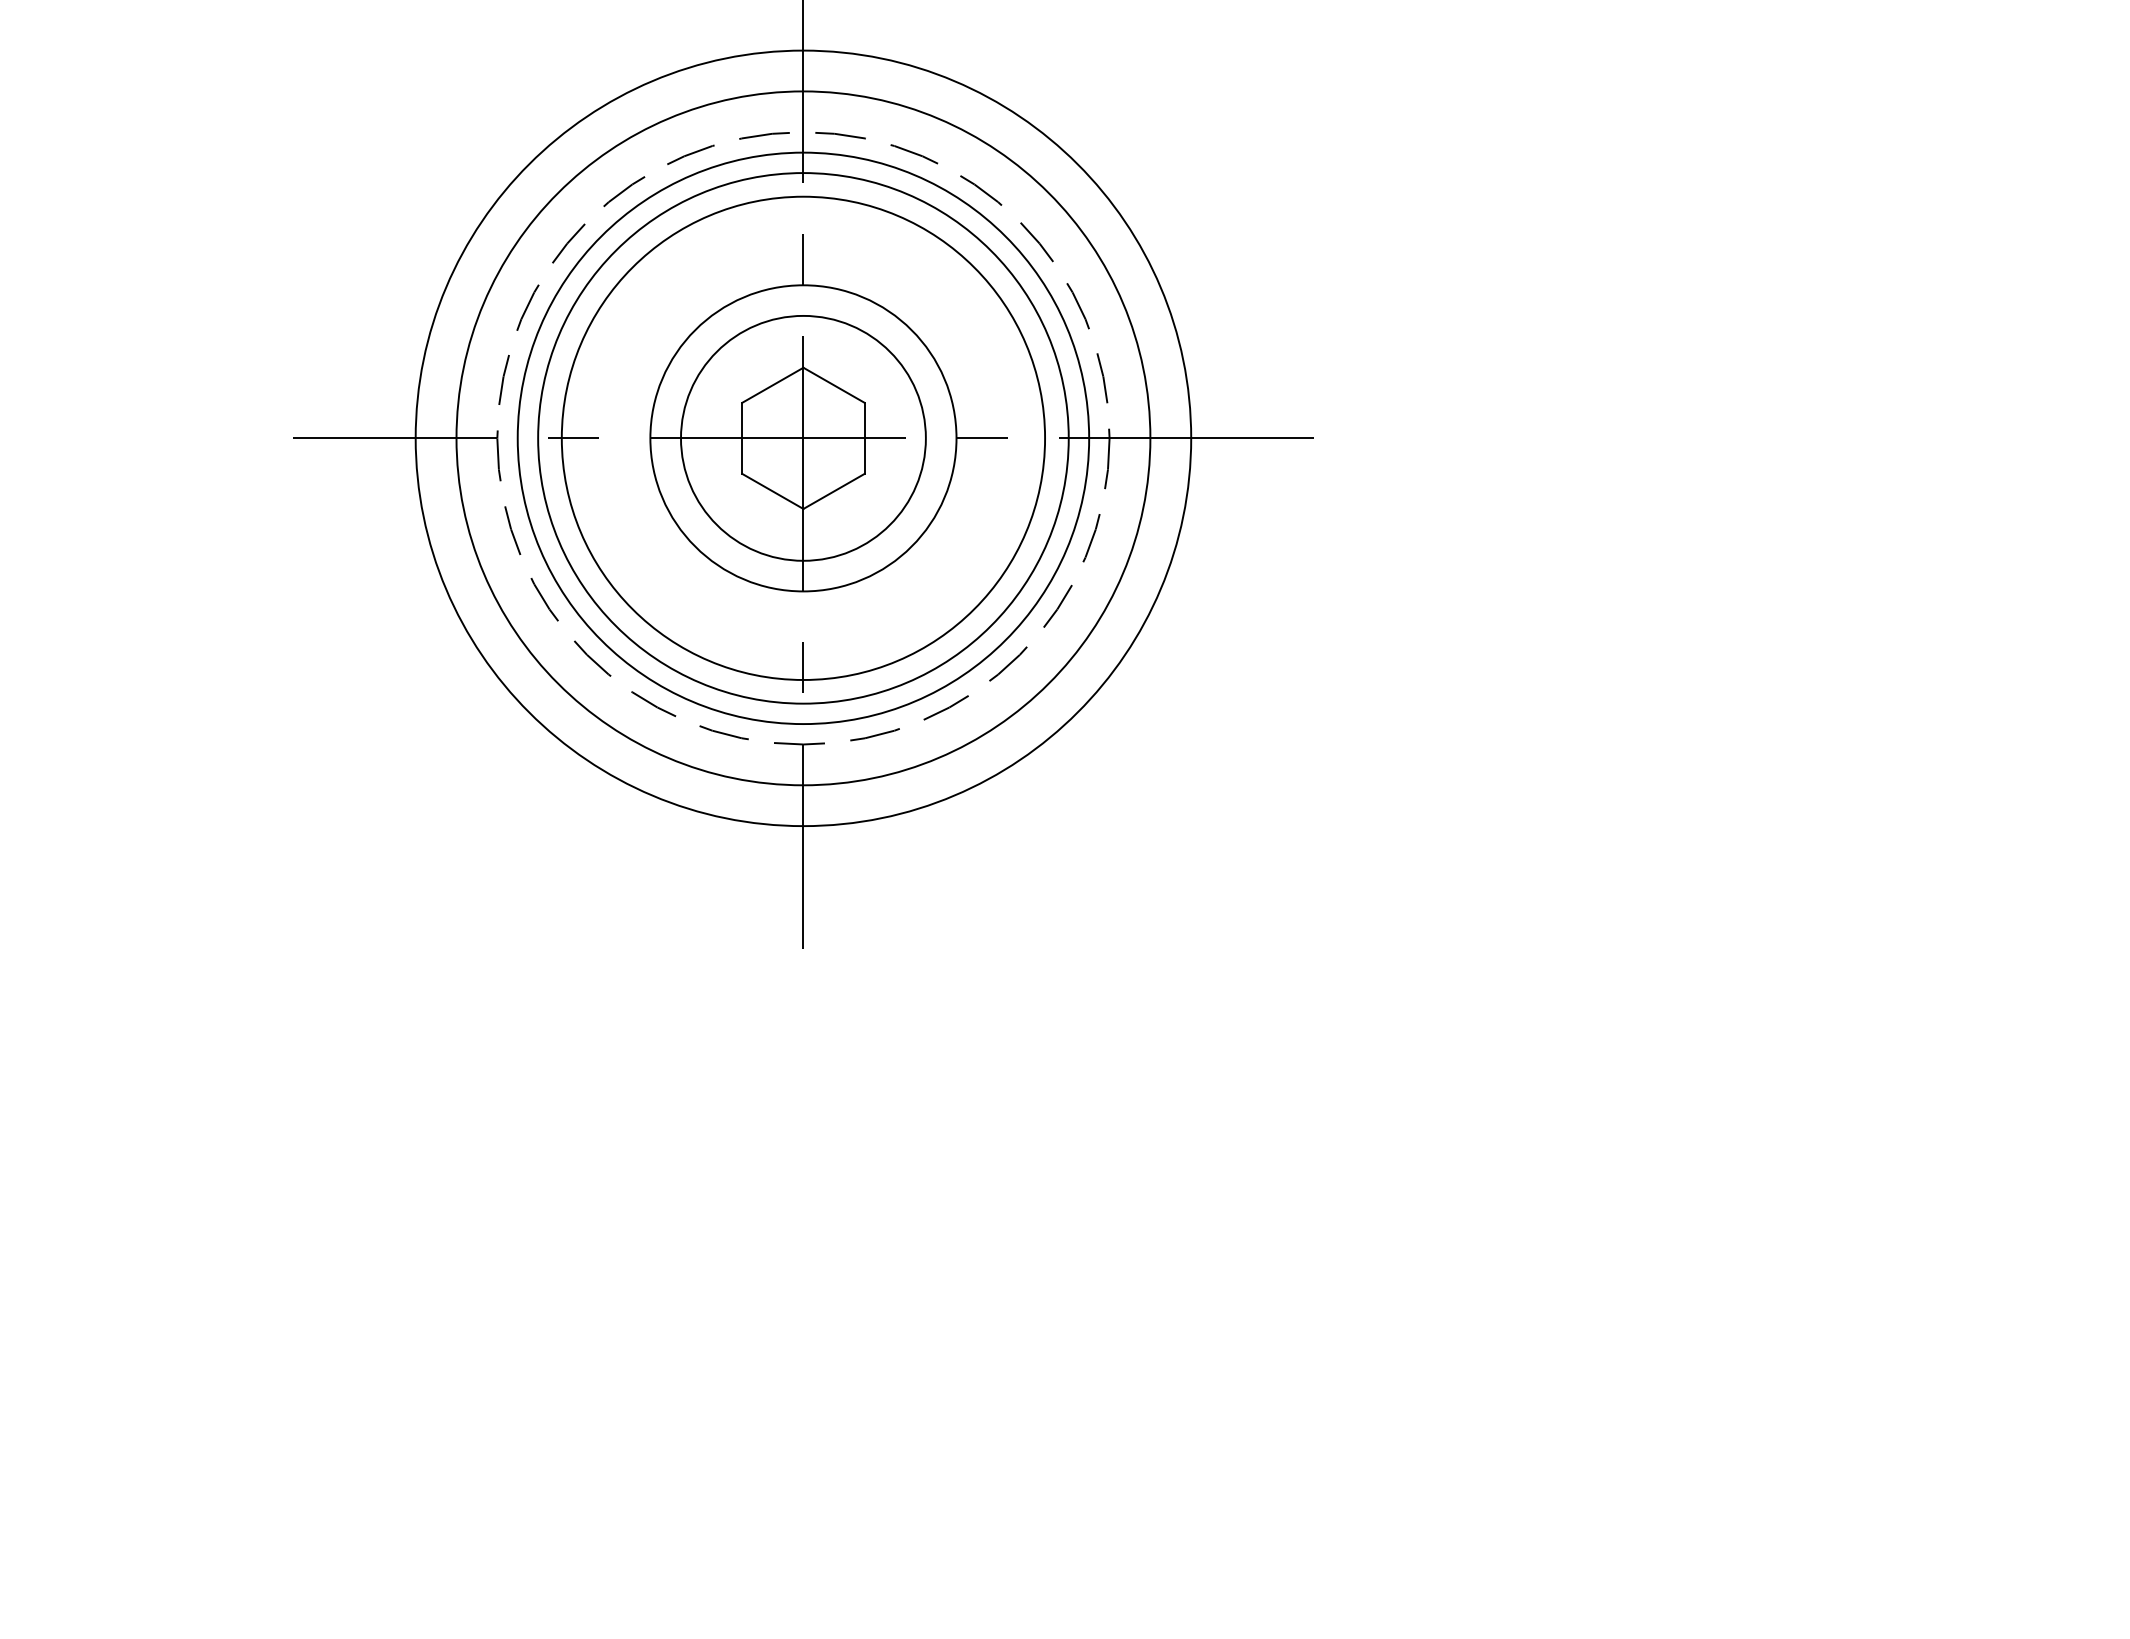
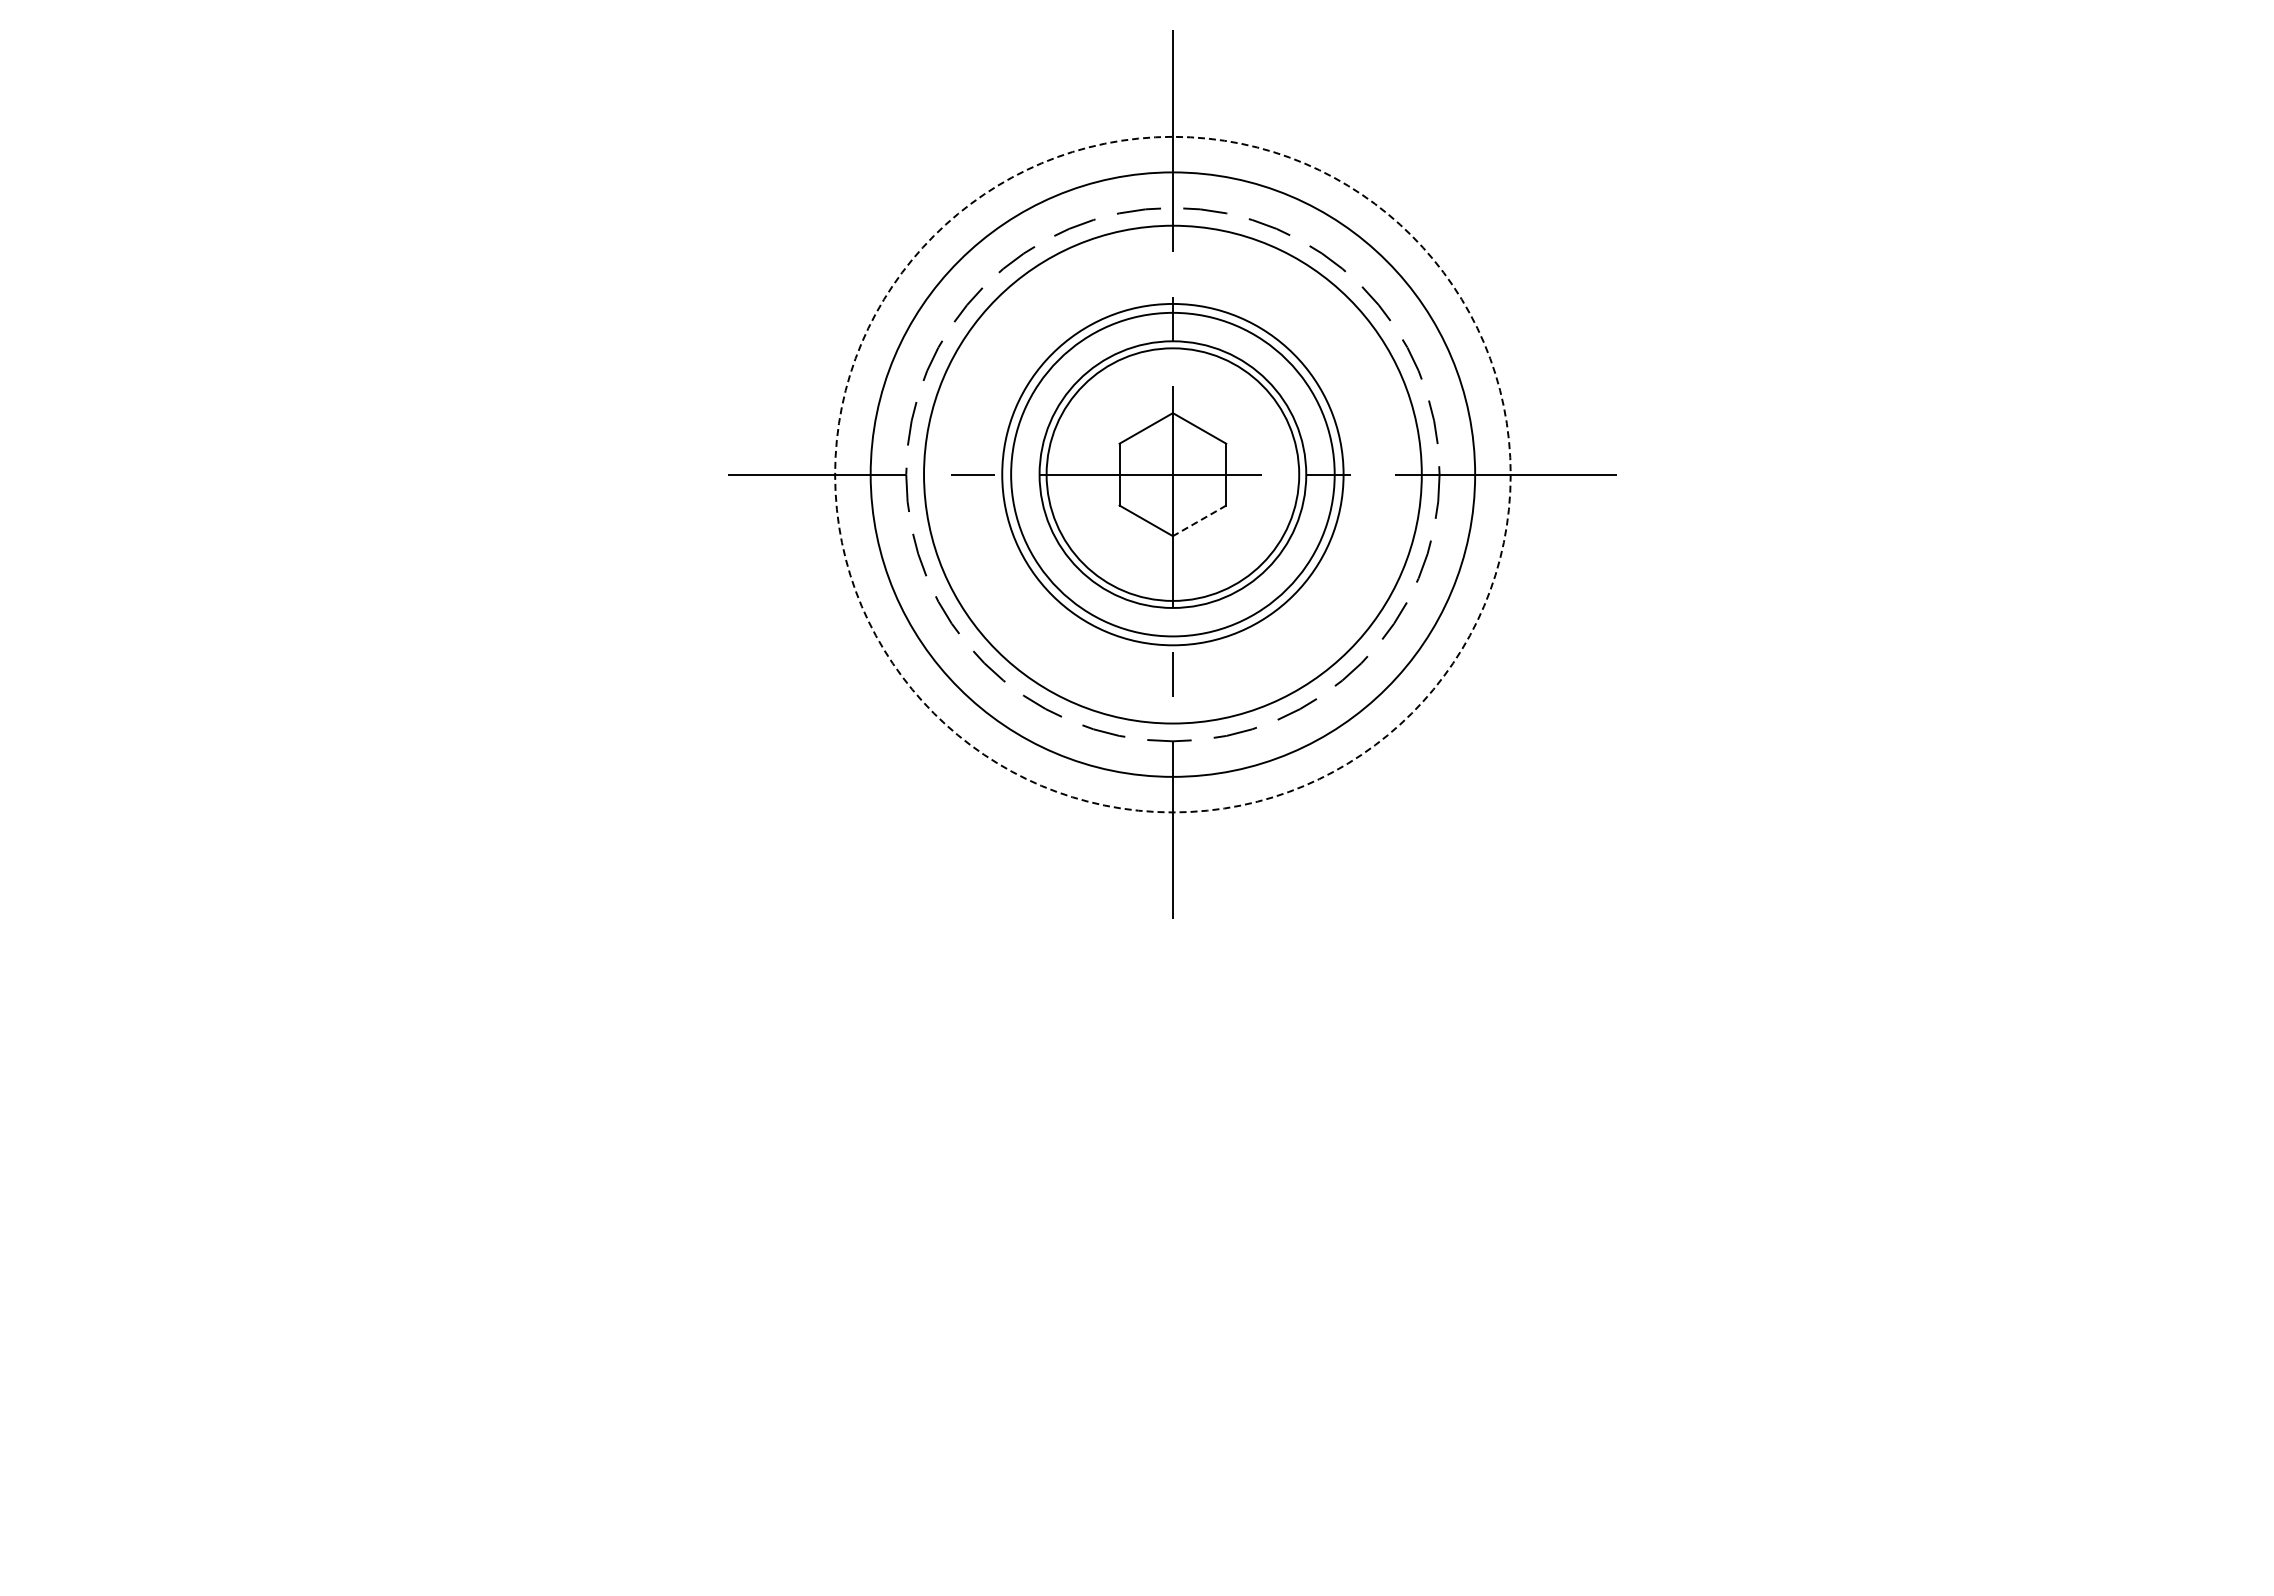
circle: (802, 438) -> (1172, 474), size x0.6
circle: (802, 438) -> (1172, 474), size x0.7
circle: (802, 438) -> (1172, 474), size x1.6
circle: (802, 438) -> (1172, 474), solid -> dashed
line: (833, 491) -> (1199, 520), solid -> dashed

